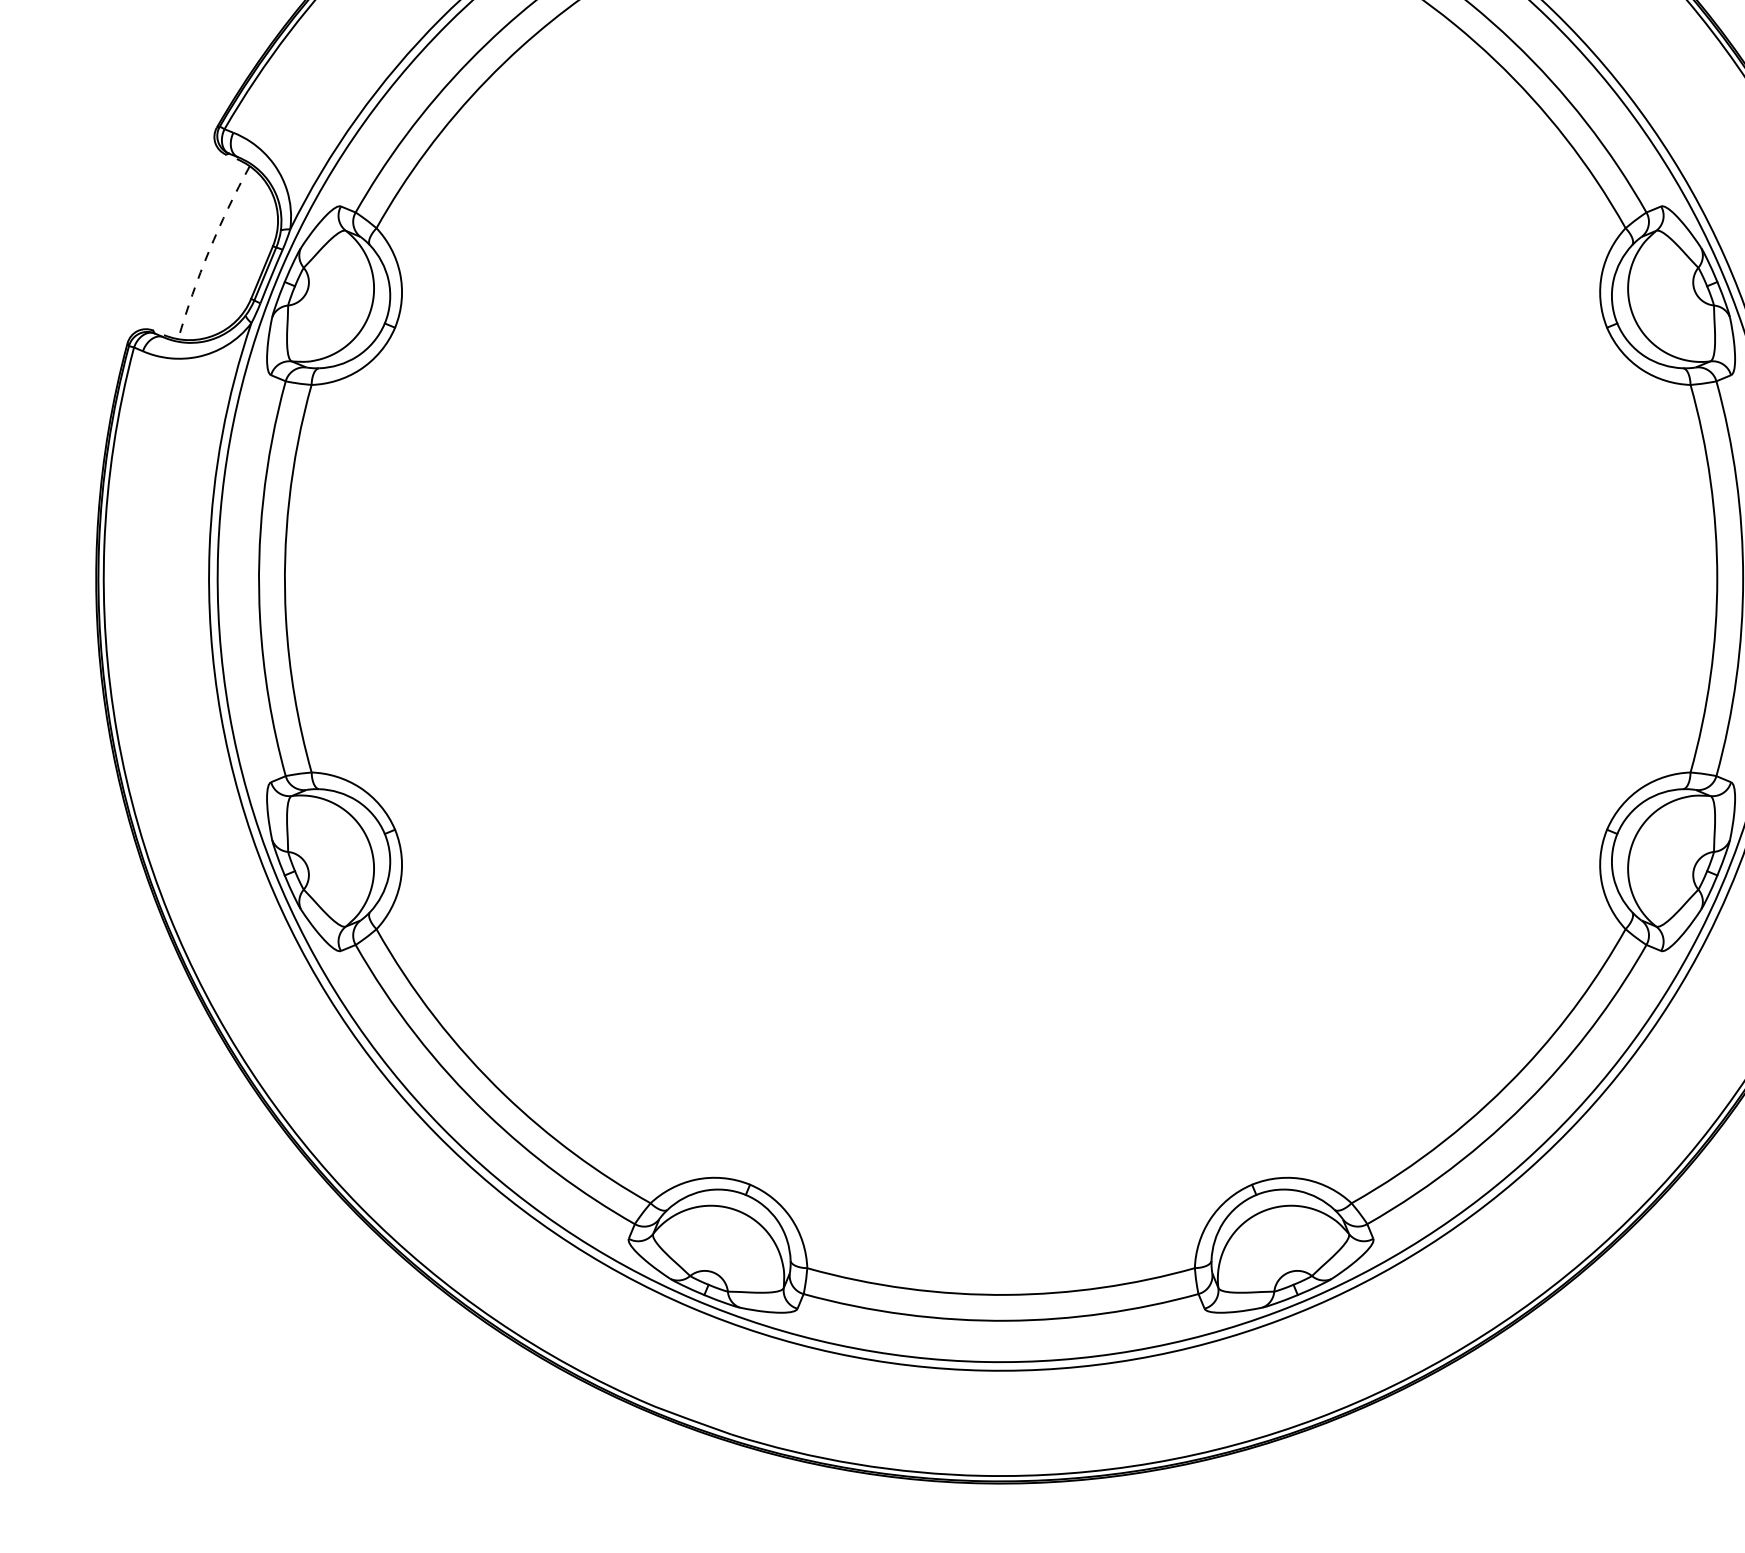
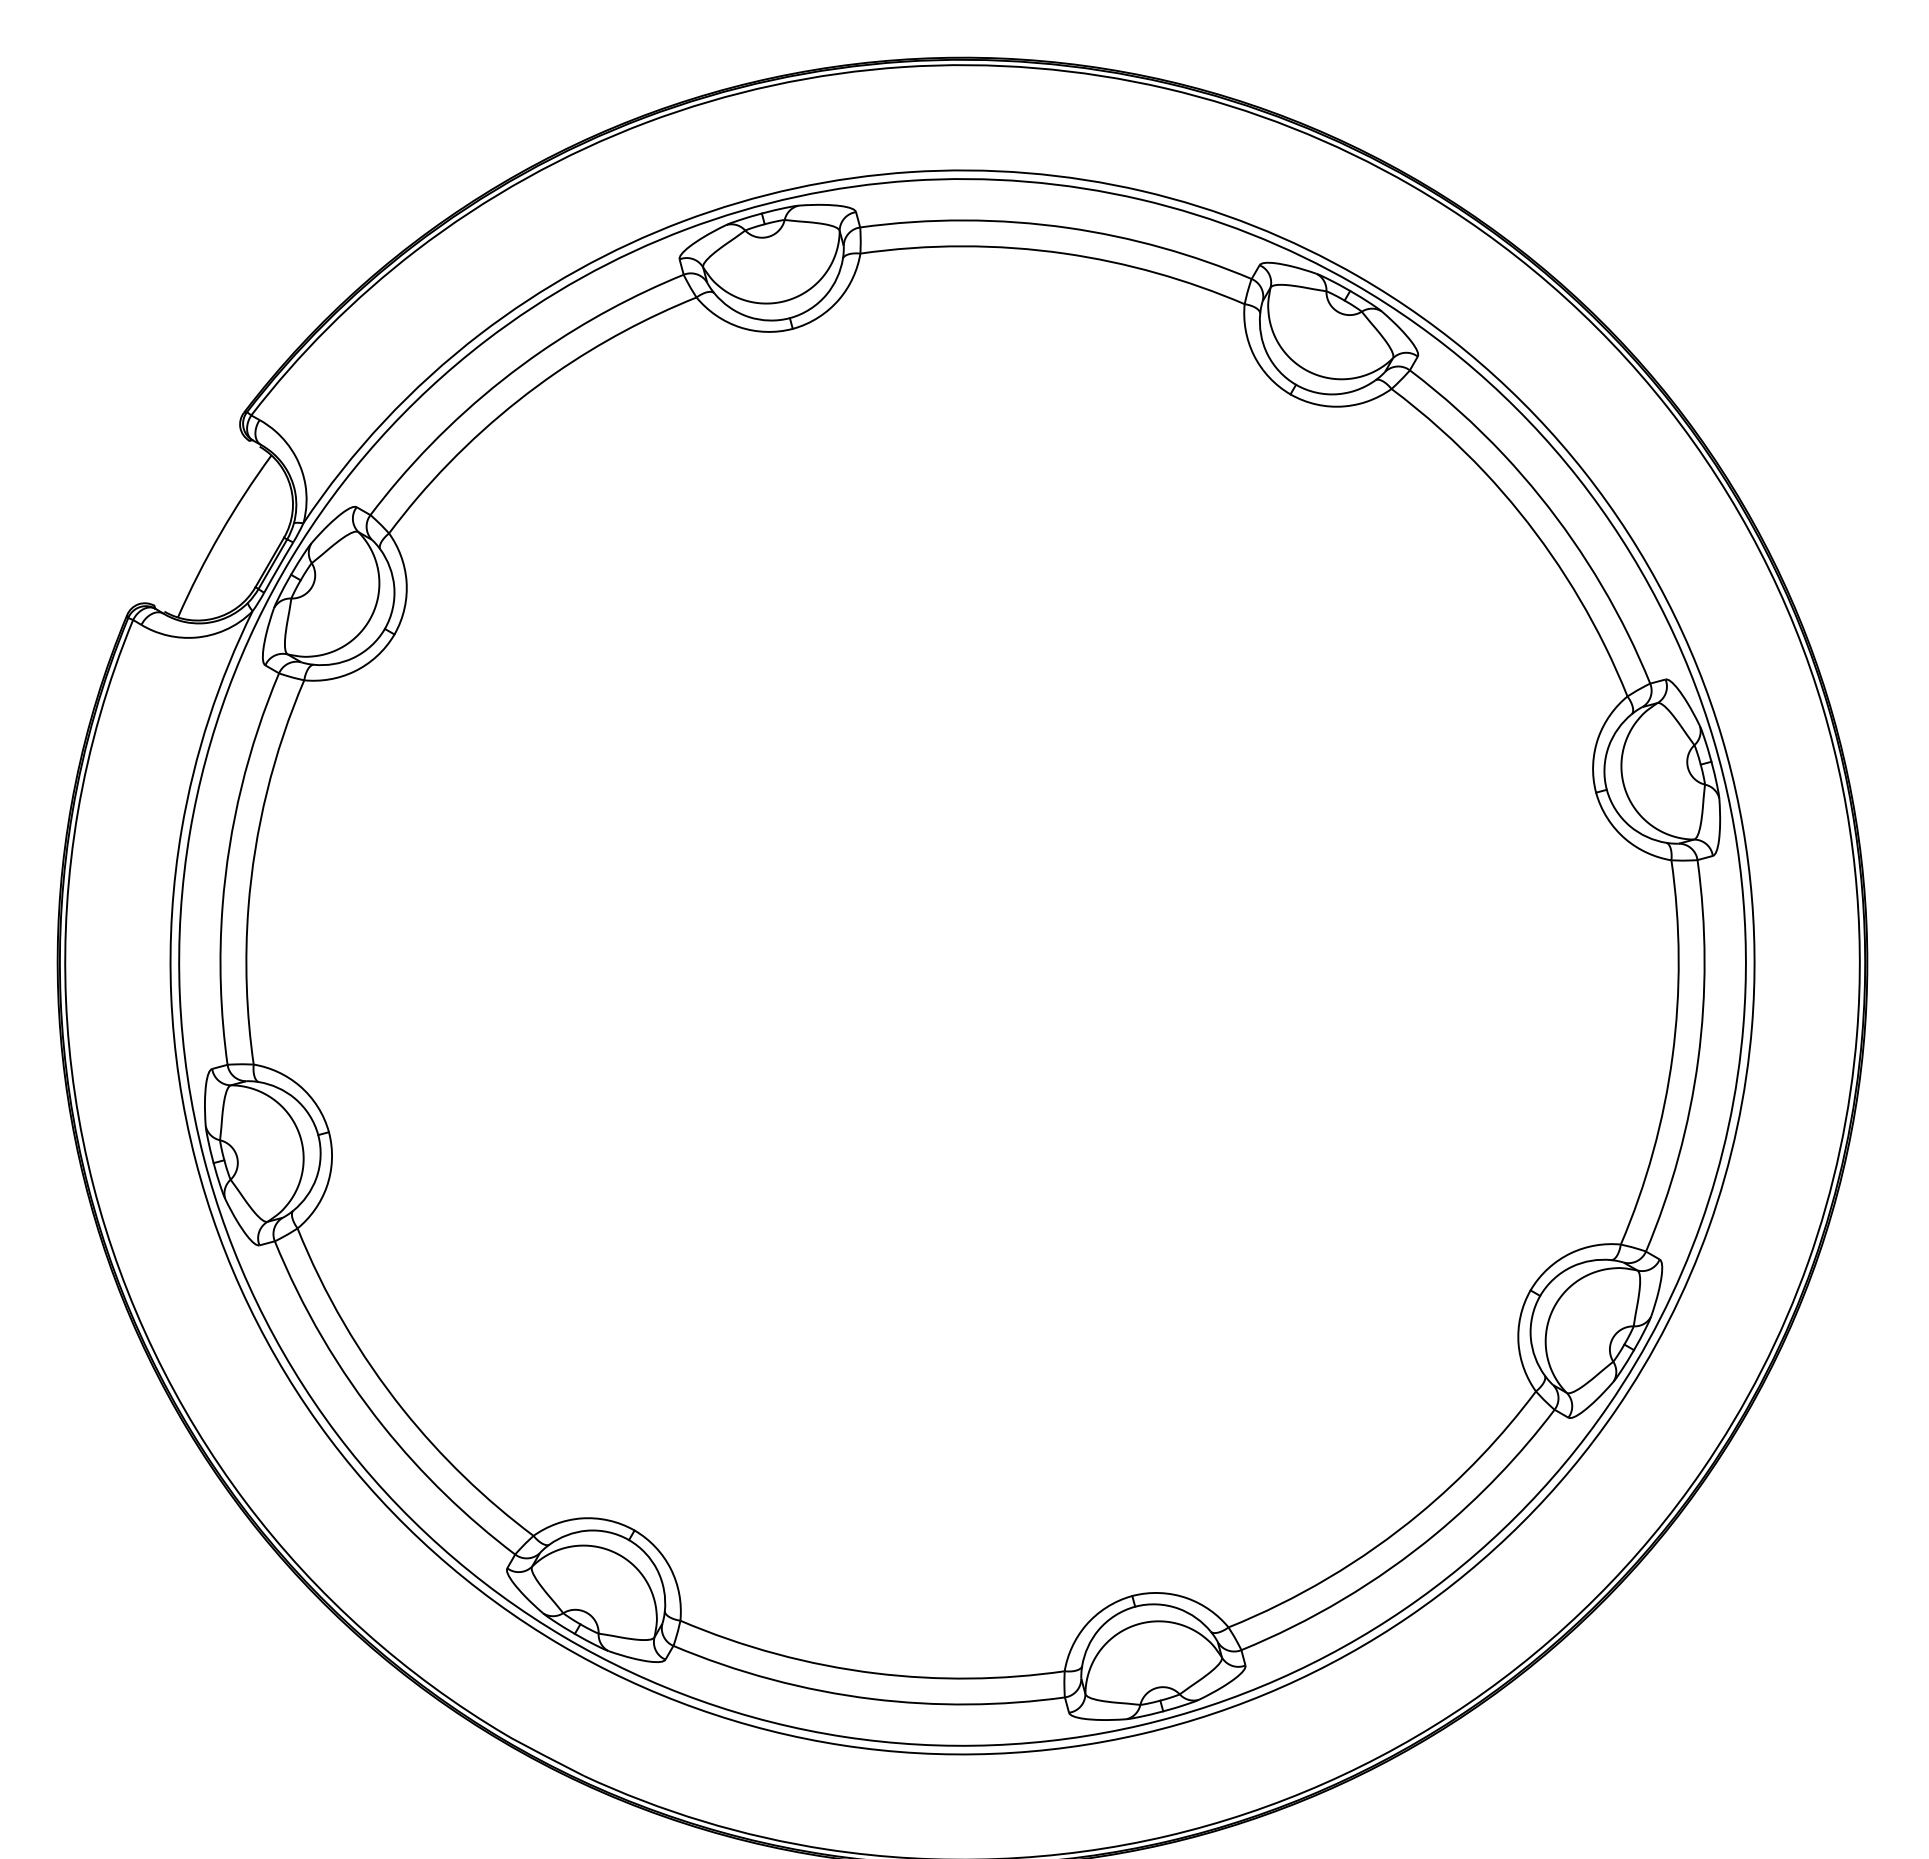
arc: (209, 250) -> (220, 533), dashed -> solid

